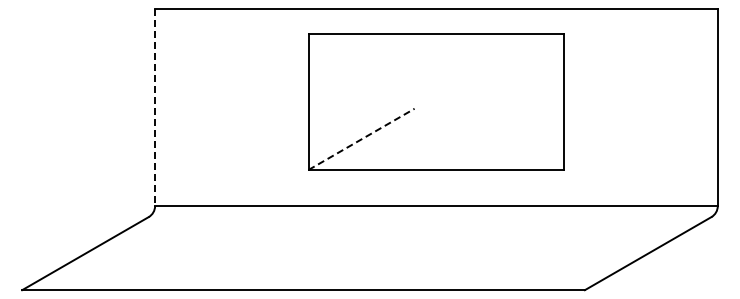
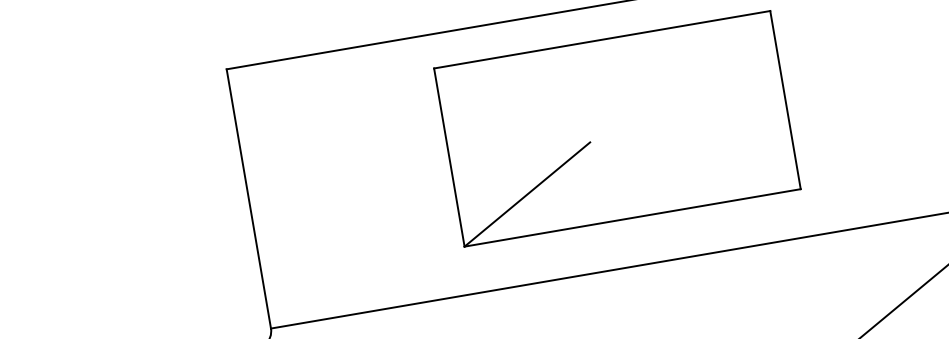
line: (155, 107) -> (249, 198), dashed -> solid
line: (362, 139) -> (528, 194), dashed -> solid

